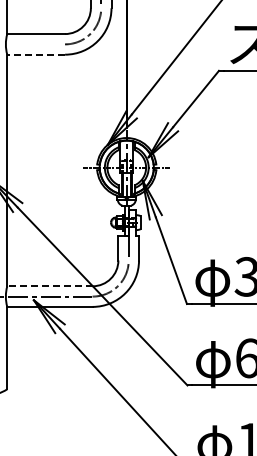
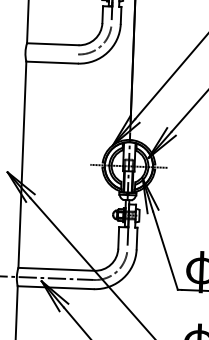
line: (36, 54) -> (52, 62), dashed -> solid
line: (49, 286) -> (56, 269), dashed -> solid

